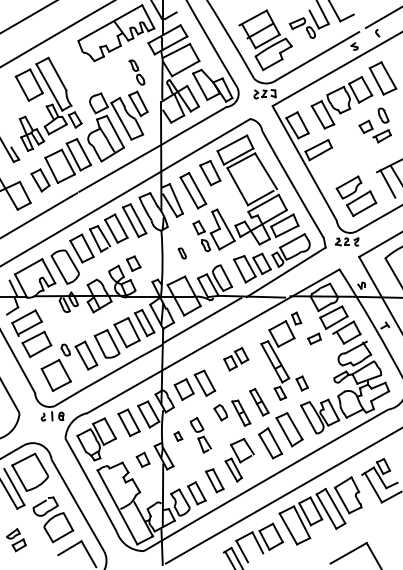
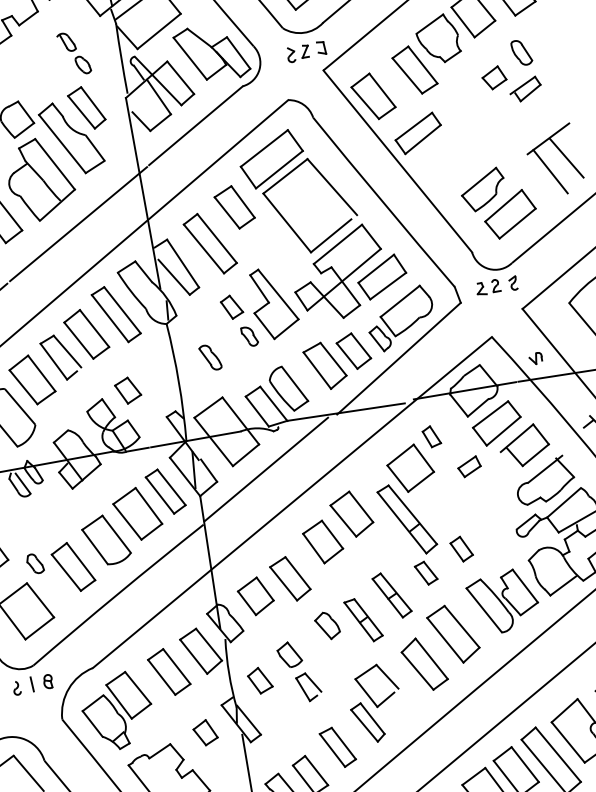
part: (182, 253) -> (210, 357), size x1.43
part: (236, 358) -> (338, 525), size x1.67
part: (178, 436) -> (260, 680), size x1.67

